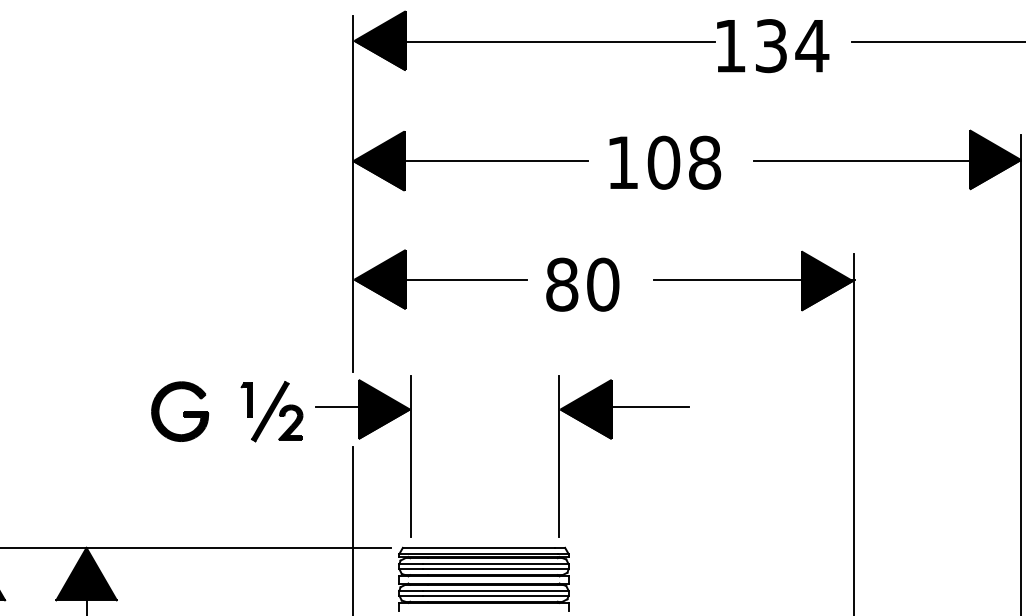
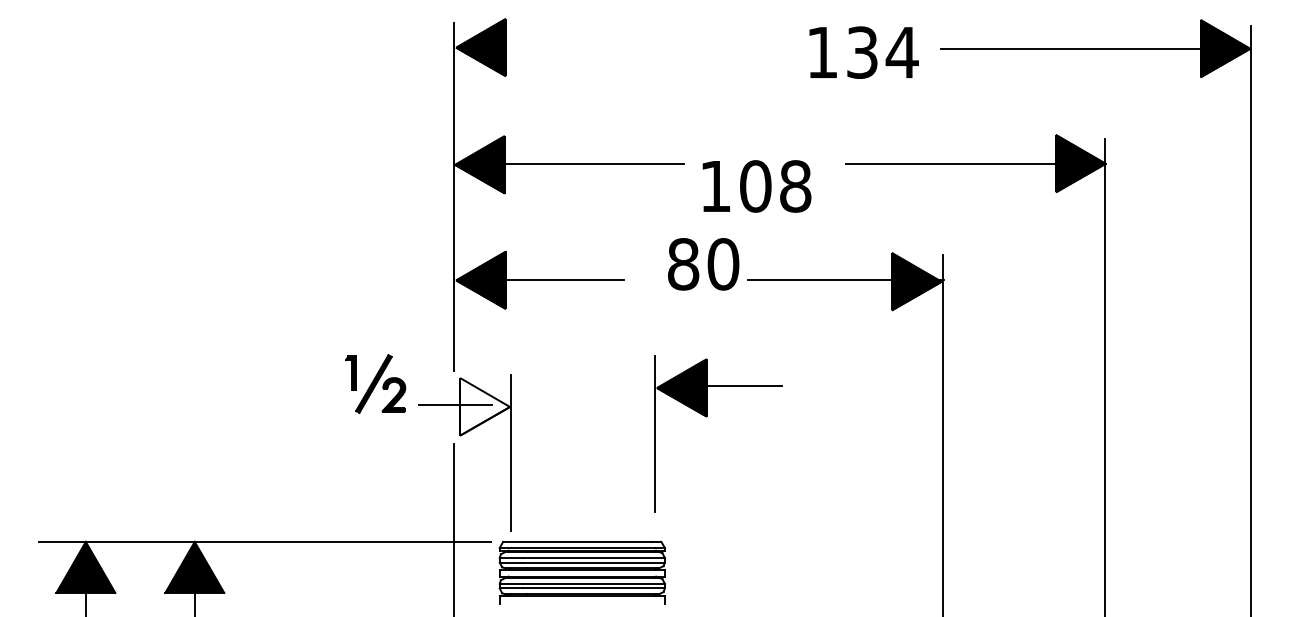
line: (538, 41) -> (635, 48), removed
text: (664, 162) -> (756, 186), moved
text: (582, 284) -> (703, 264), moved
fill: (384, 409) -> (485, 406), removed
part: (179, 411) -> (285, 408), removed
part: (271, 411) -> (375, 383), moved
part: (611, 439) -> (706, 417), moved

